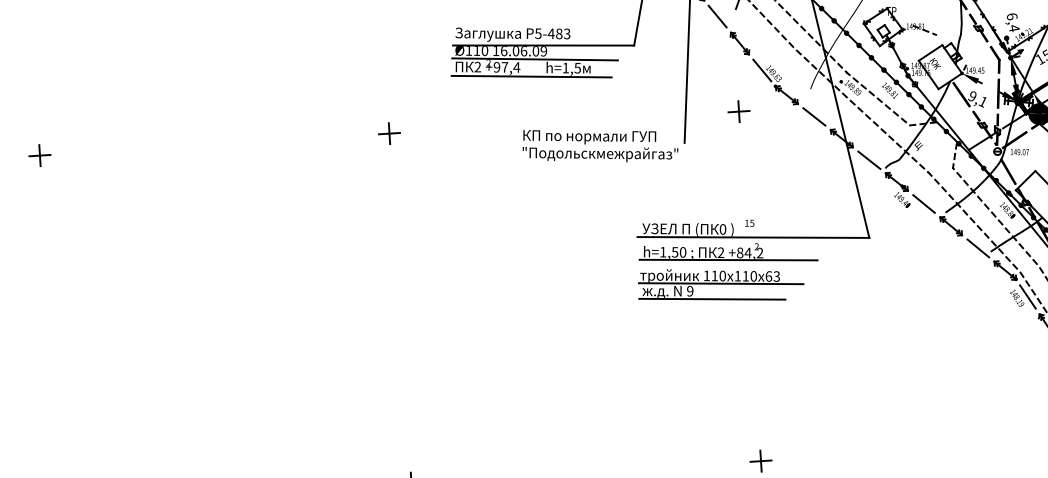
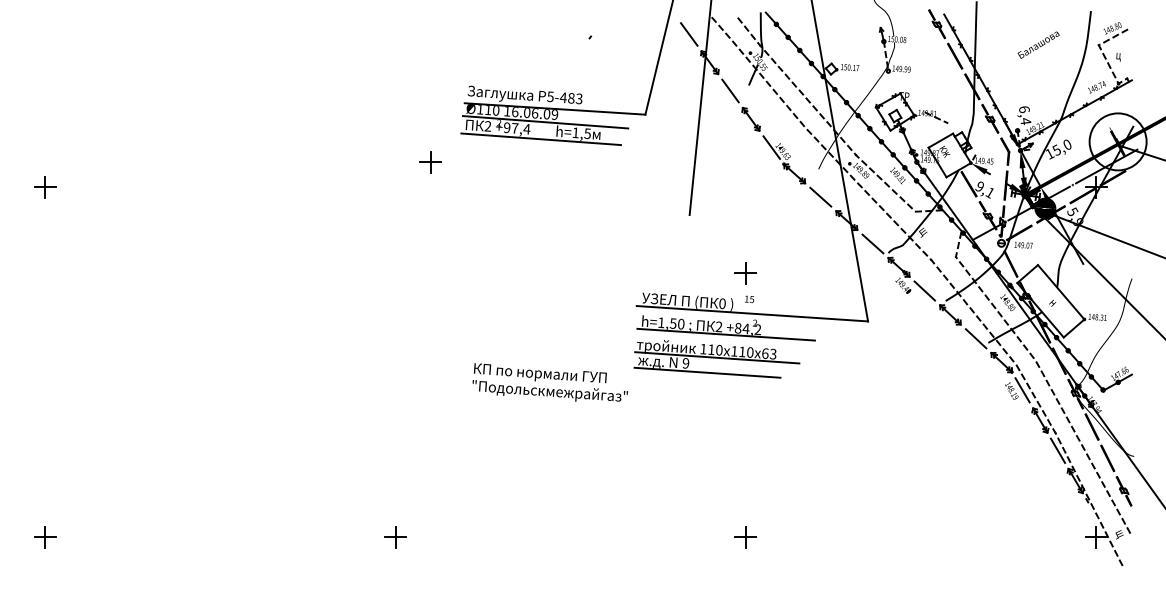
part: (738, 111) -> (745, 273), moved
part: (389, 133) -> (430, 162), moved
text: (599, 144) -> (549, 382), moved

